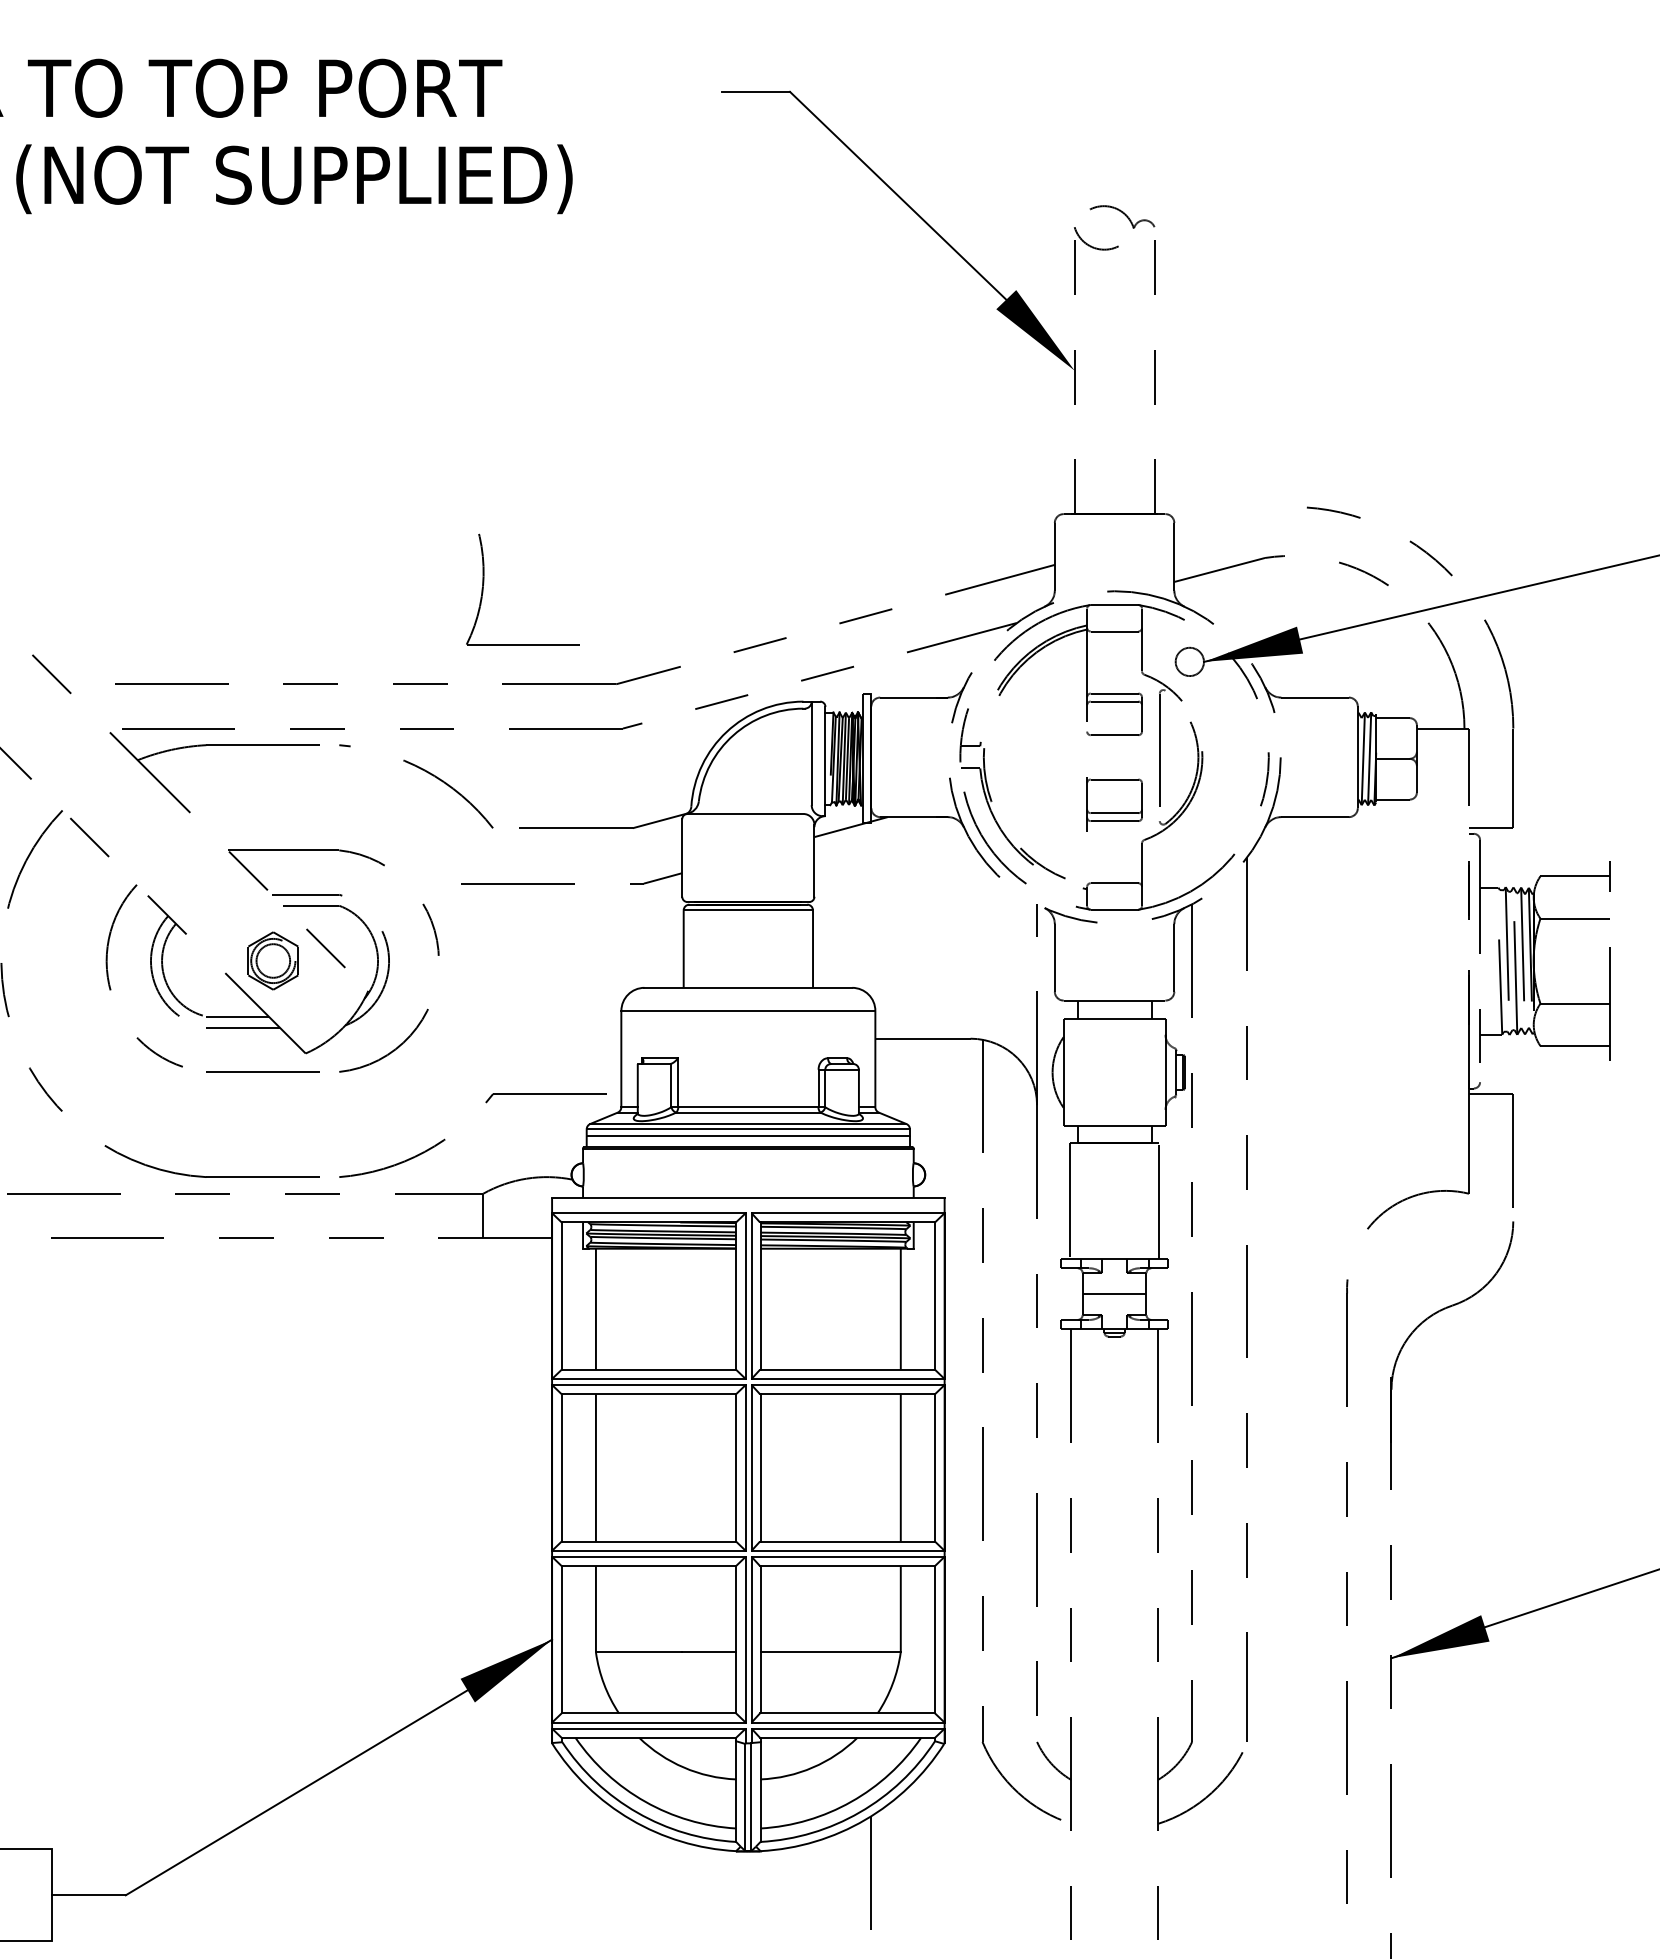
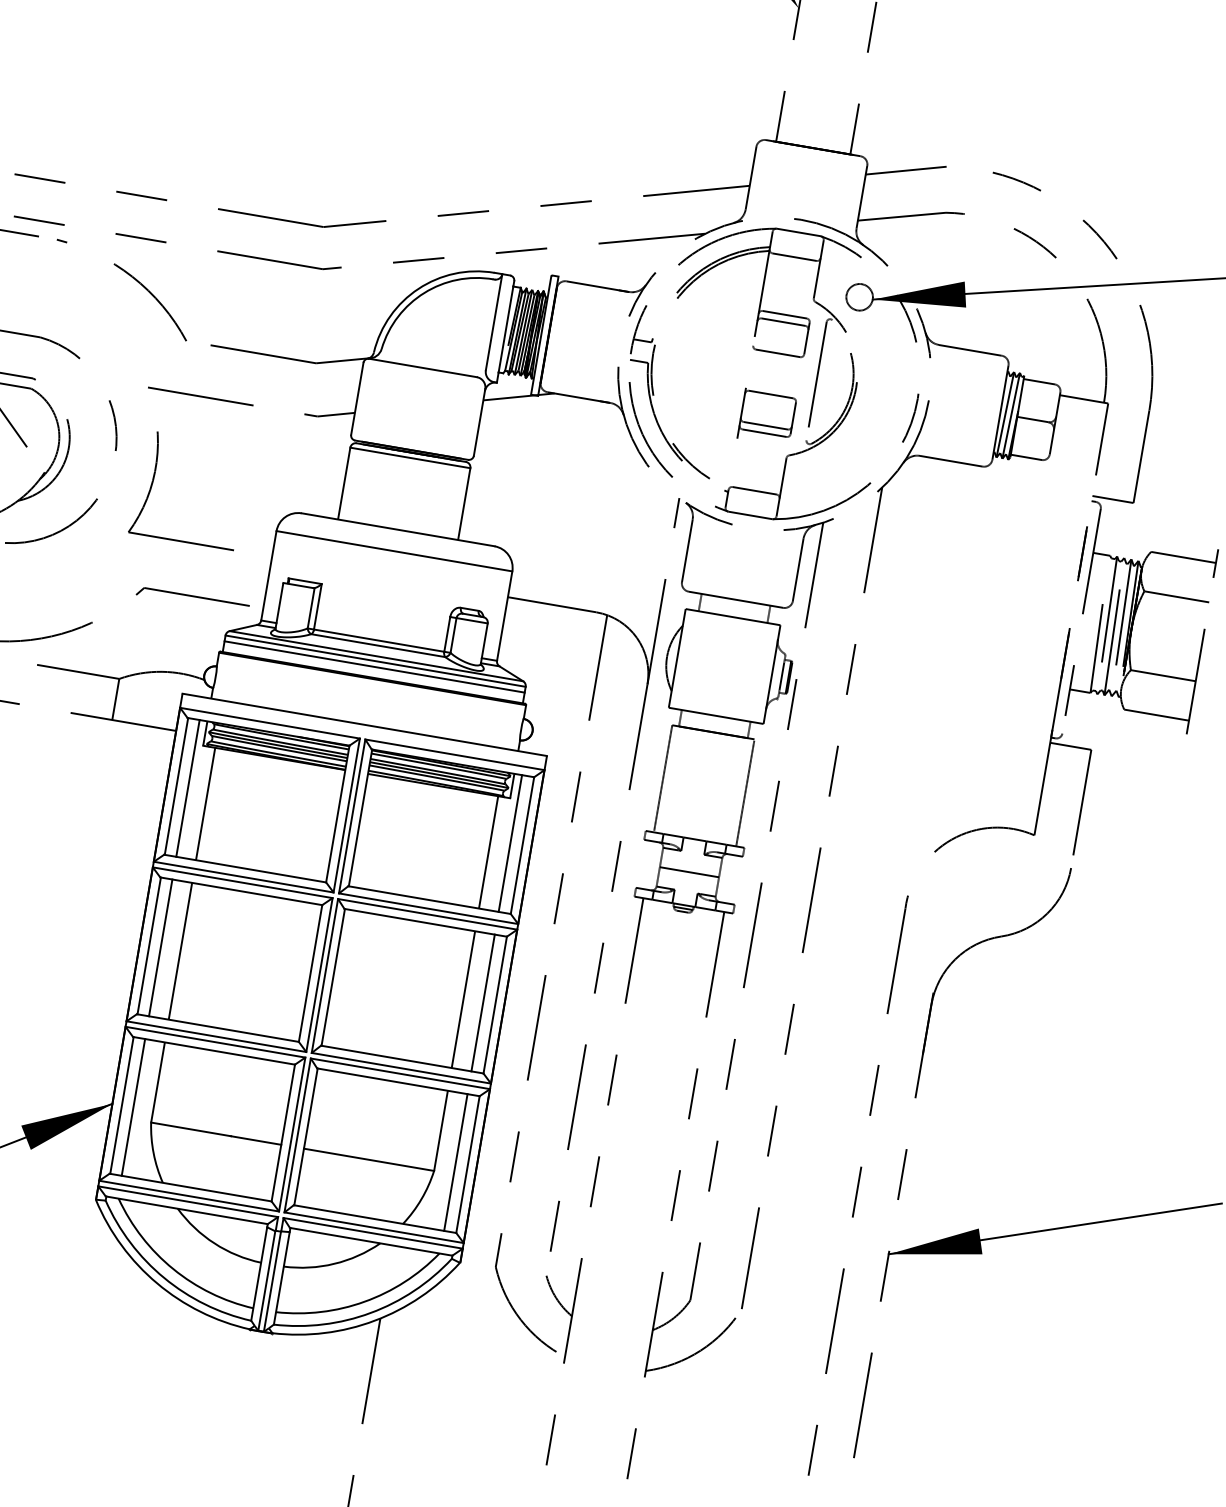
line: (1215, 520) -> (905, 170), added
part: (484, 583) -> (154, 478), moved
line: (574, 1295) -> (187, 787), added
line: (922, 1295) -> (510, 843), added
line: (574, 1467) -> (160, 947), added
line: (922, 1467) -> (483, 1002), added
line: (574, 1639) -> (133, 1107), added
line: (922, 1639) -> (456, 1162), added

